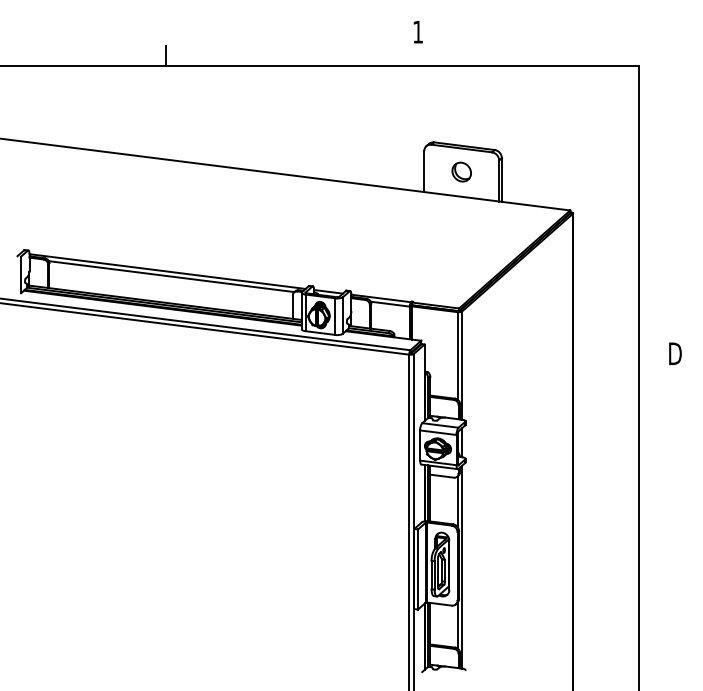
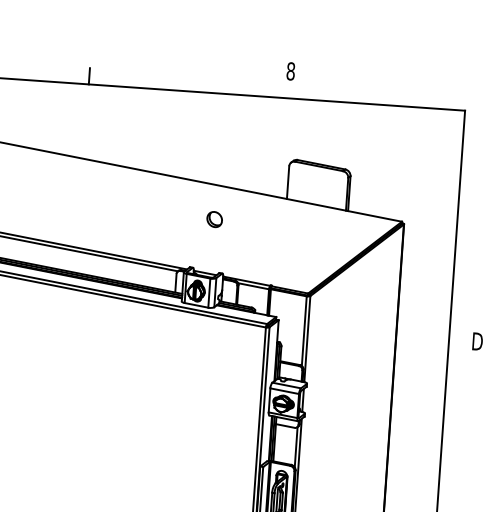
text: (418, 31) -> (291, 70), 1 -> 8
part: (461, 171) -> (214, 219), moved

